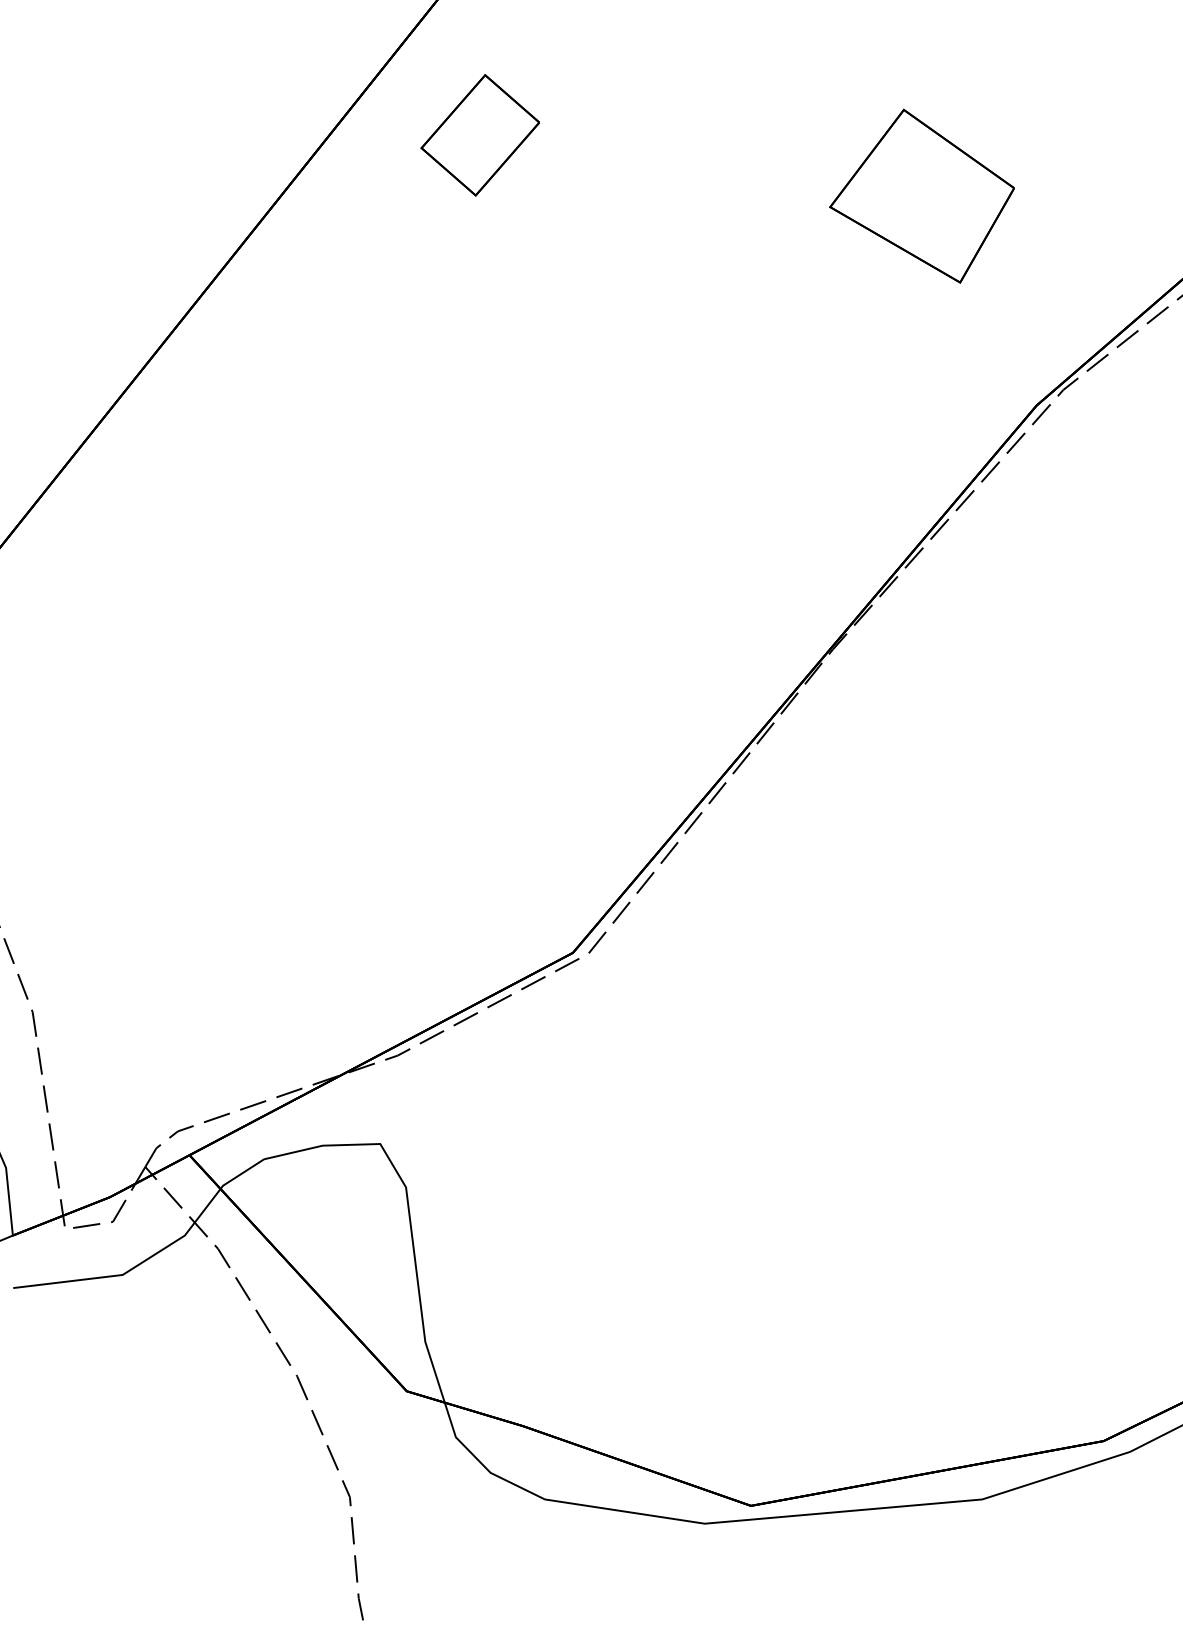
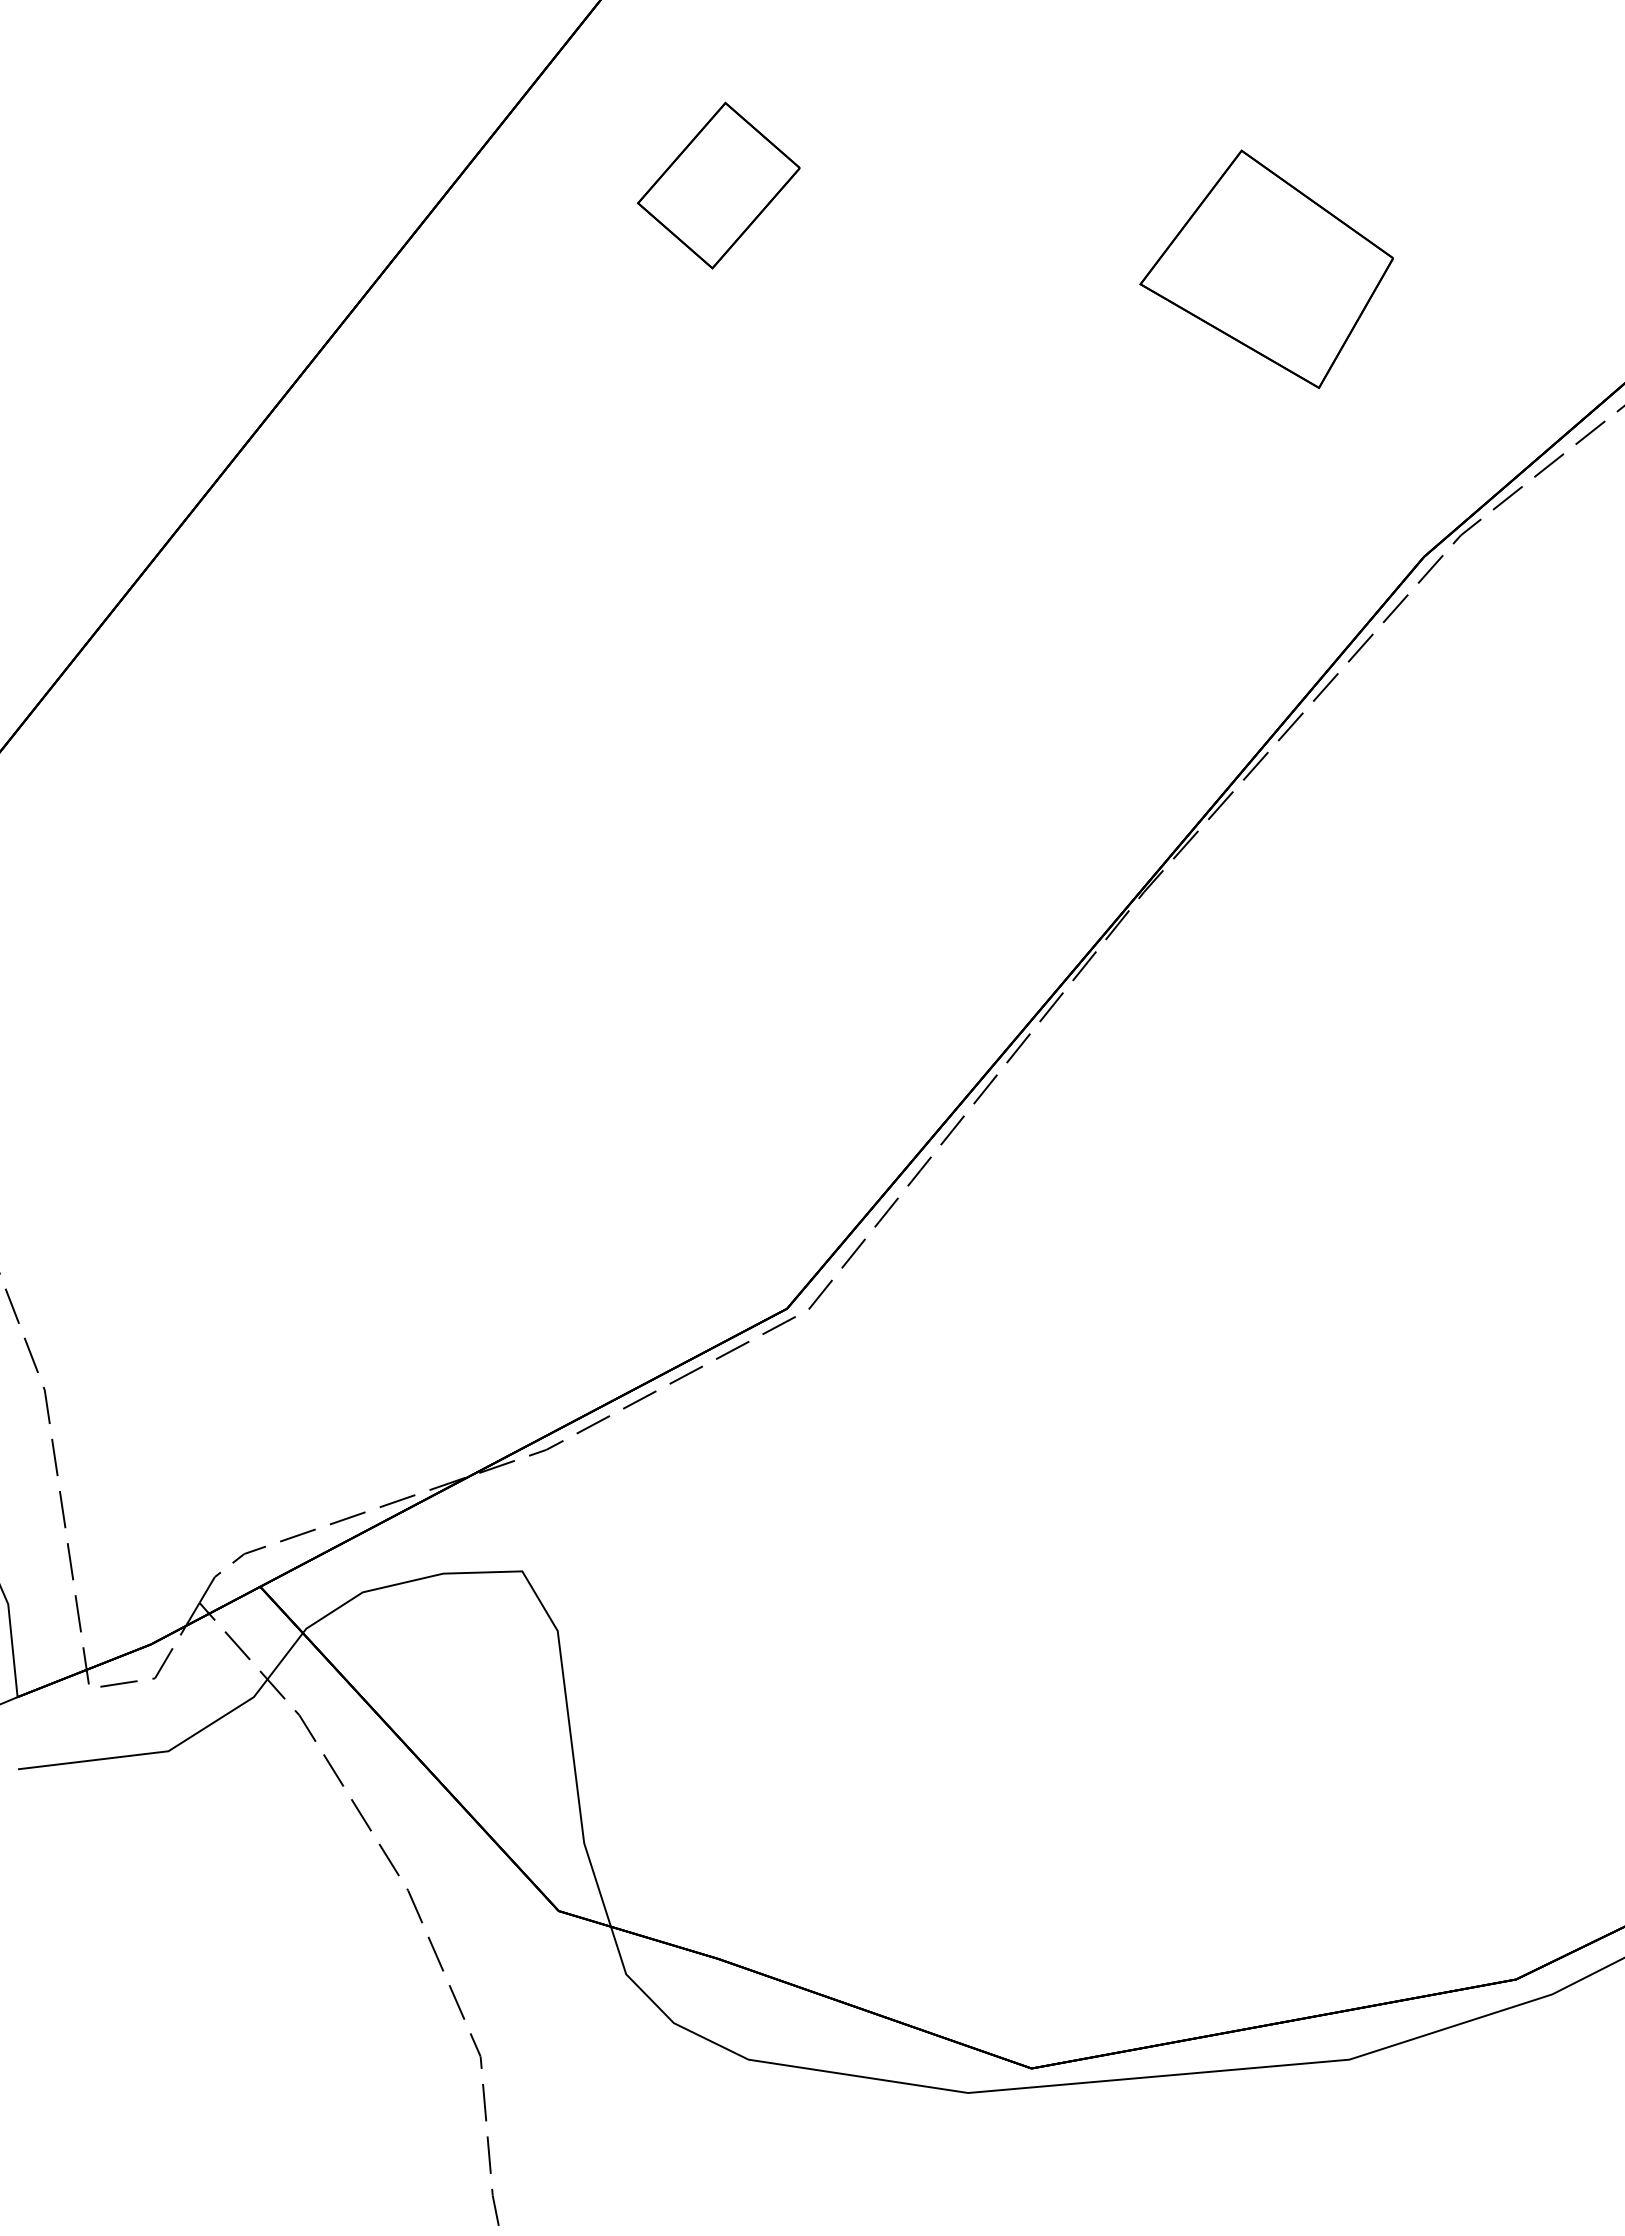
part: (480, 135) -> (718, 185), moved

